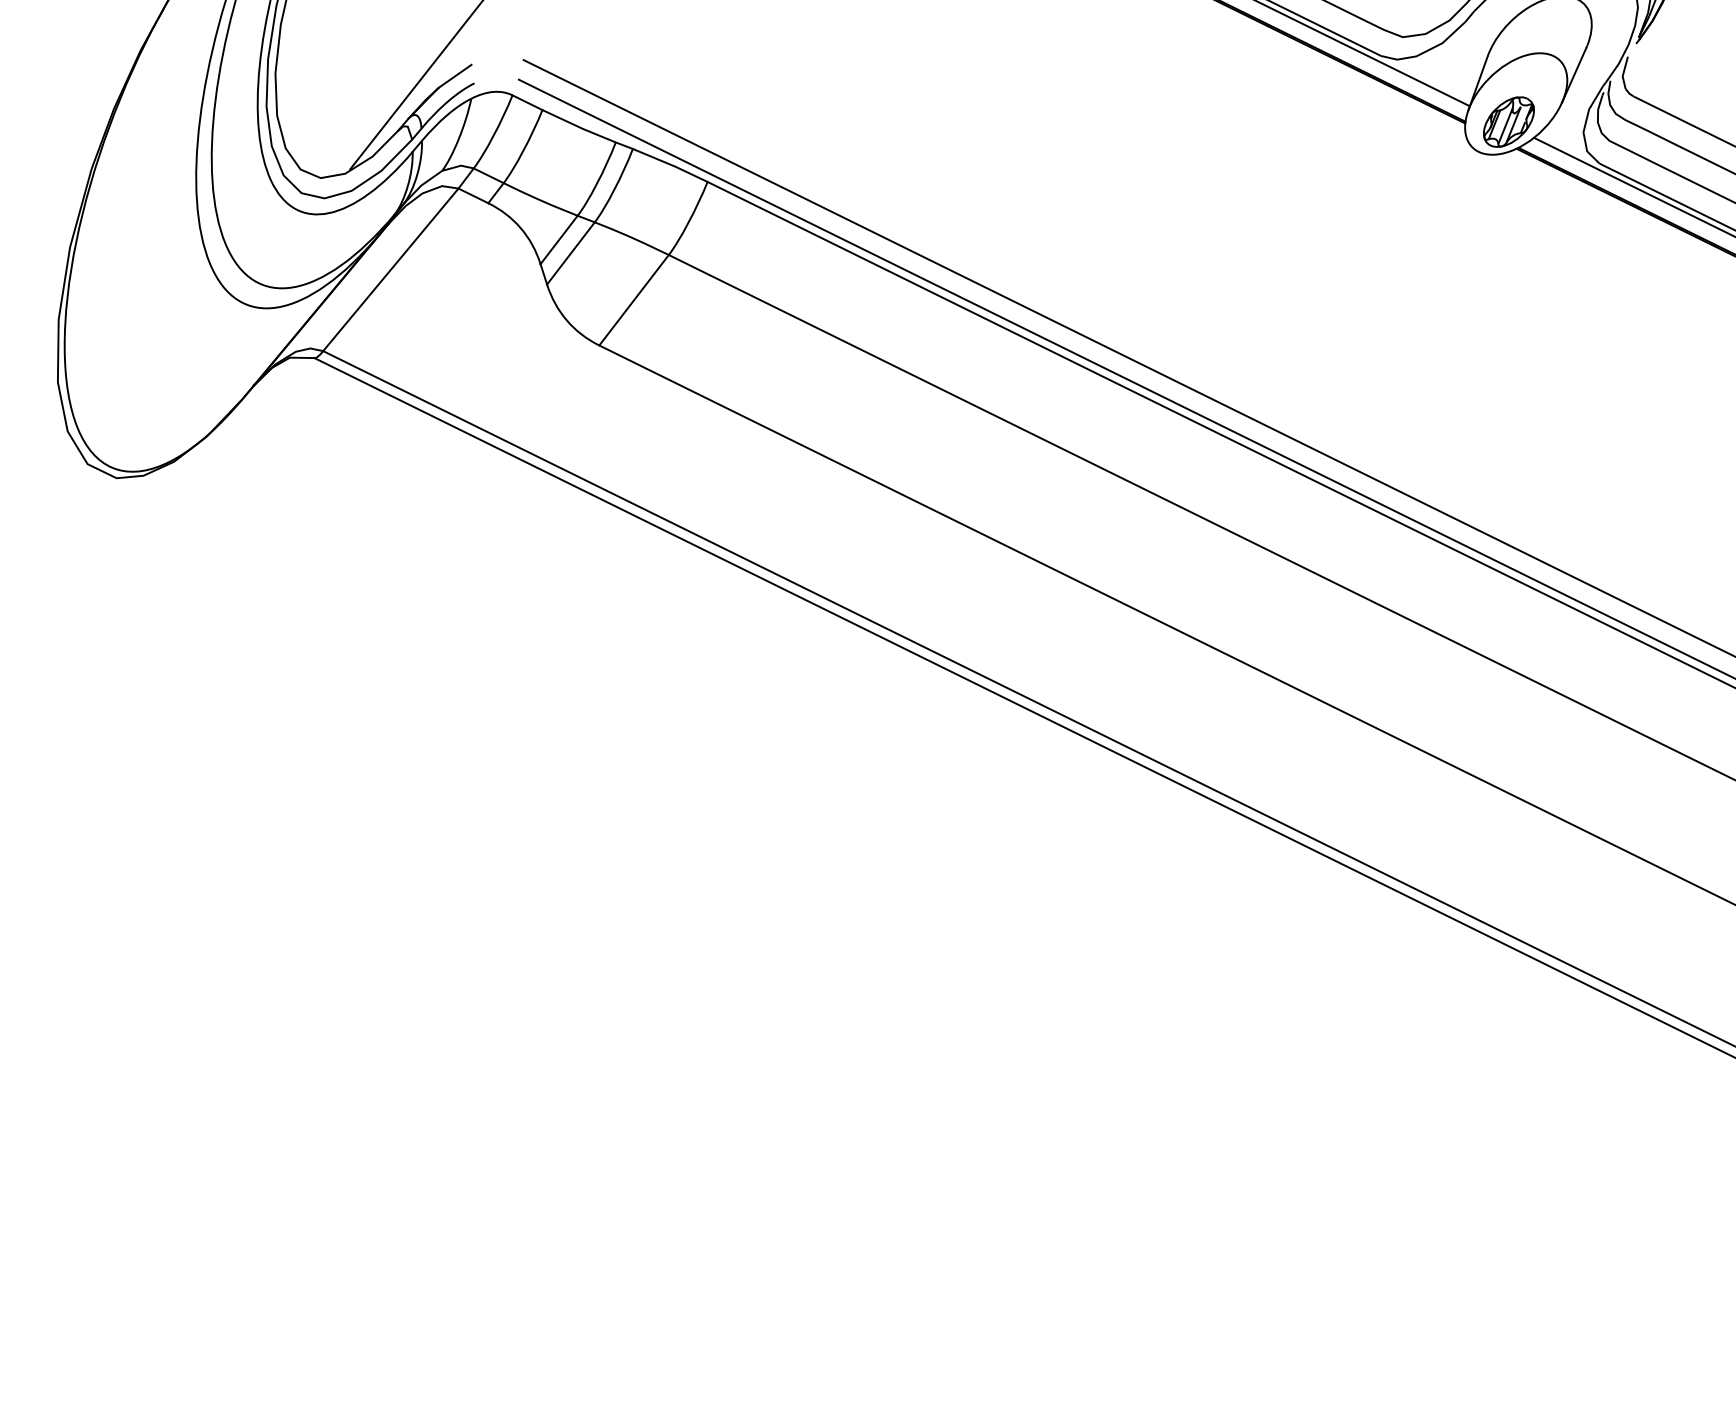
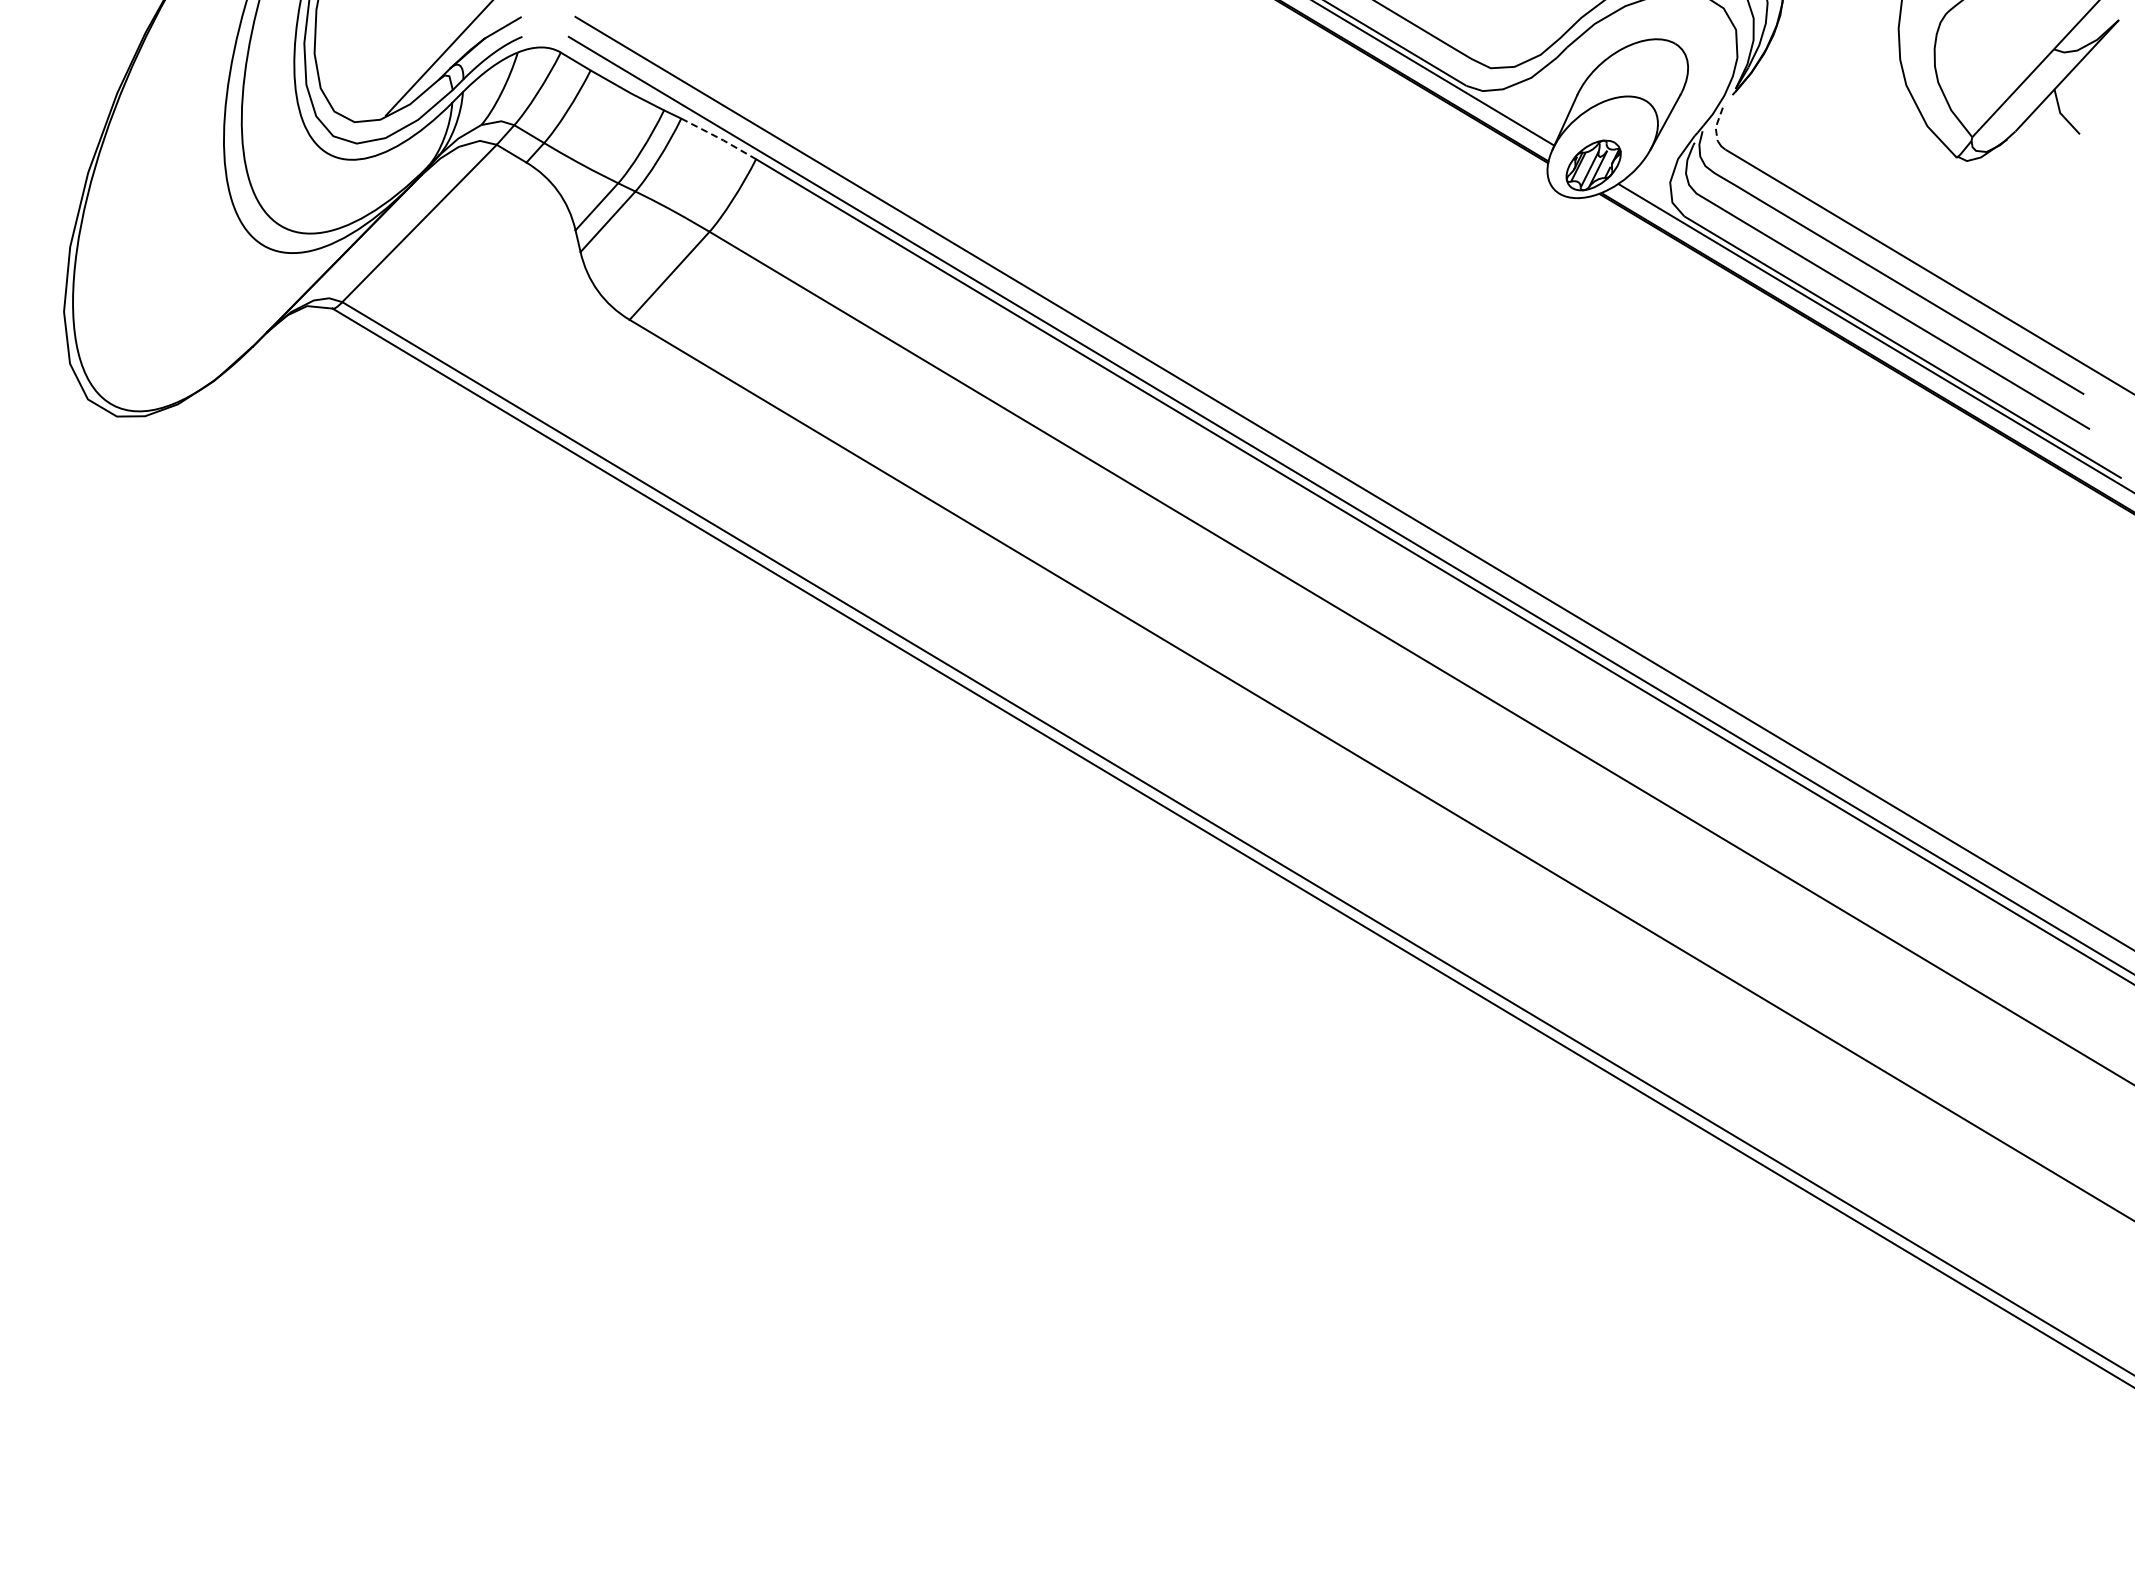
line: (1623, 74) -> (1716, 125), solid -> dashed
line: (671, 164) -> (720, 138), solid -> dashed

